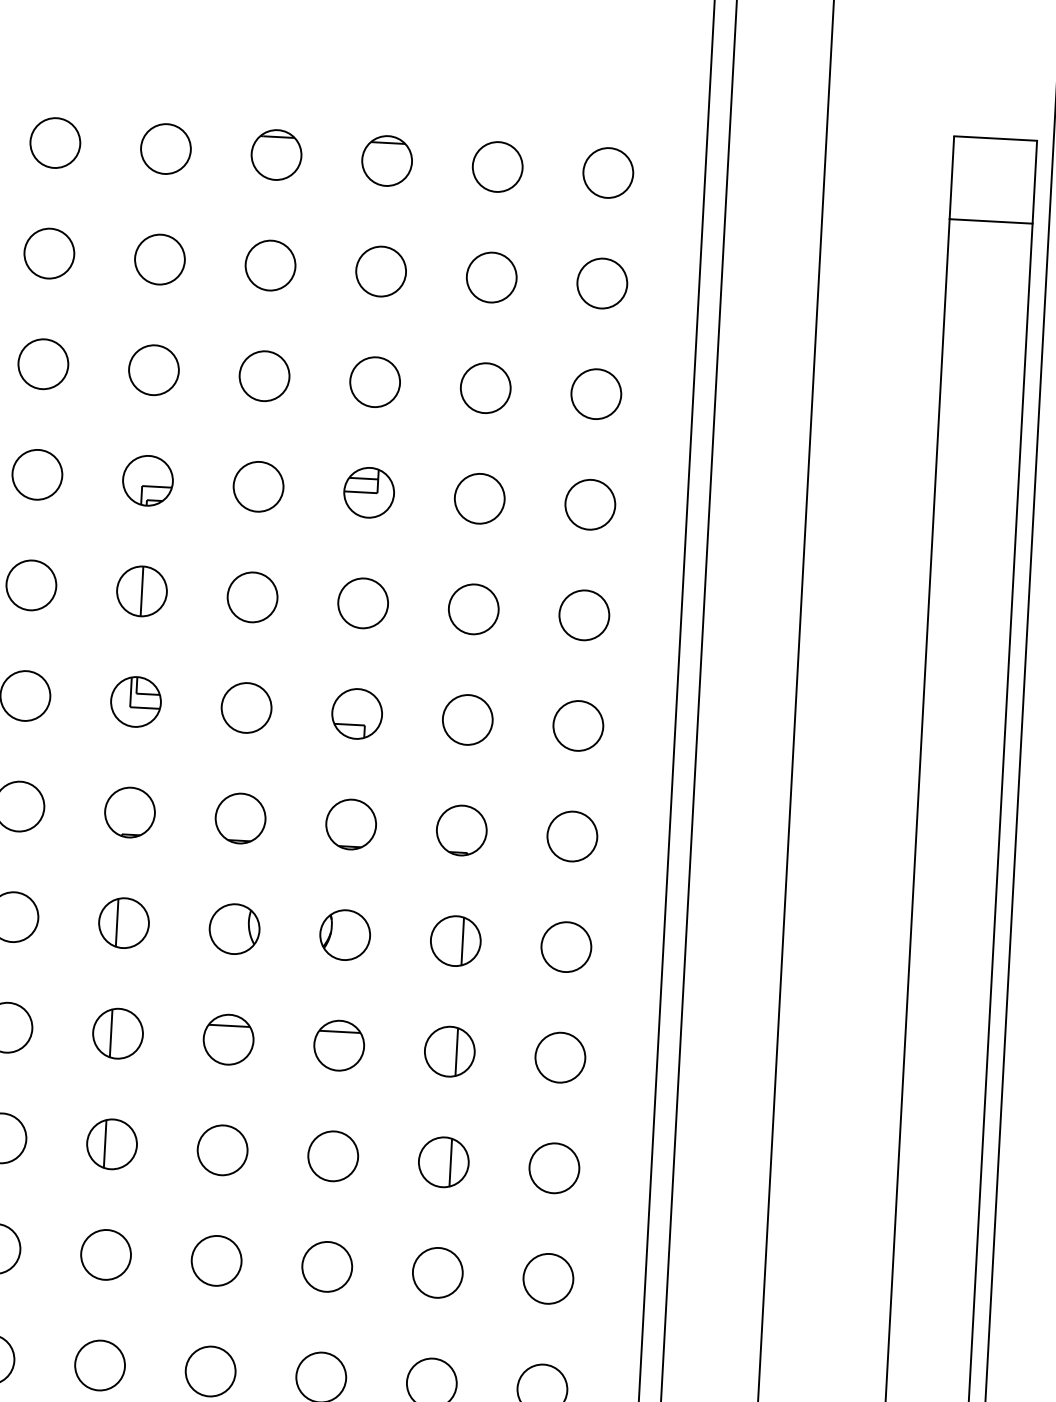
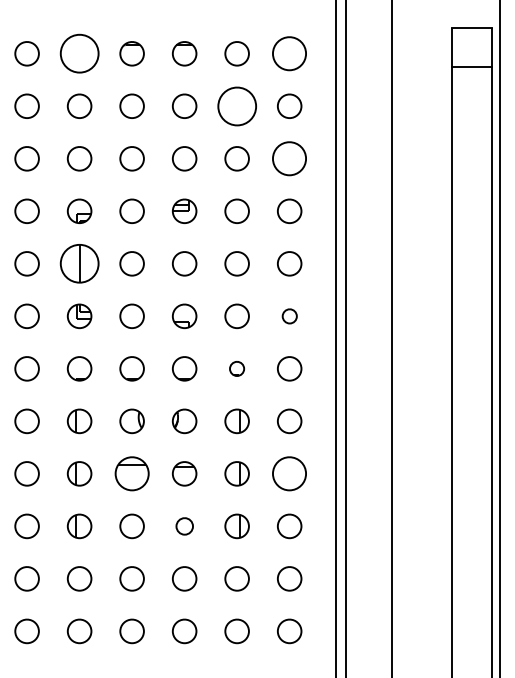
part: (165, 148) -> (79, 53), size x1.6
part: (608, 172) -> (289, 53), size x1.4
part: (490, 275) -> (236, 105), size x1.6
part: (596, 393) -> (289, 158), size x1.4
part: (141, 590) -> (79, 263), size x1.6
part: (578, 726) -> (289, 316), size x0.6
part: (460, 829) -> (236, 368), size x0.6
part: (227, 1038) -> (131, 473), size x1.4
part: (560, 1056) -> (289, 473), size x1.4
part: (332, 1156) -> (184, 526), size x0.7

